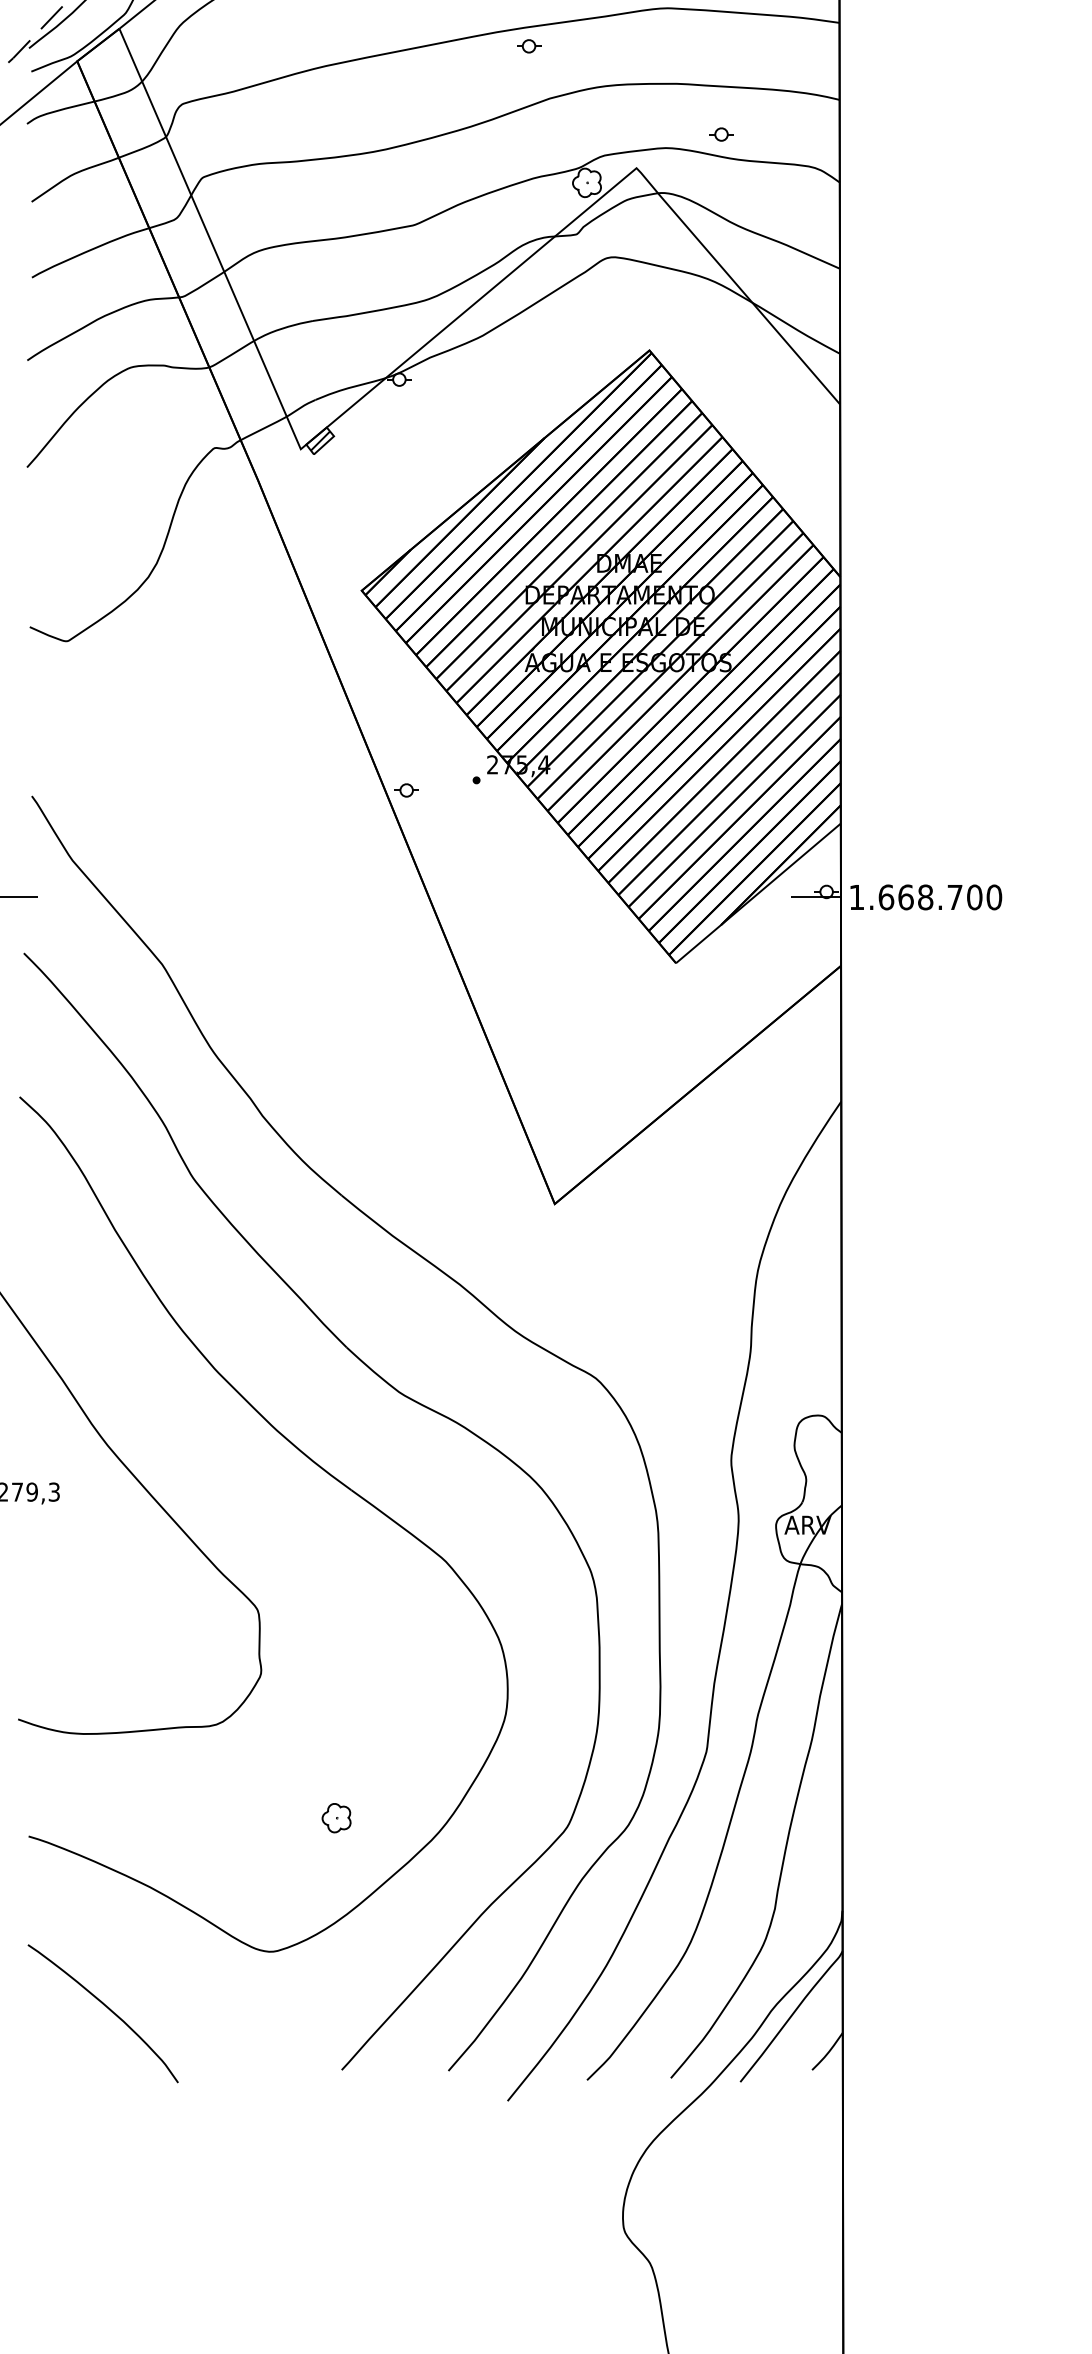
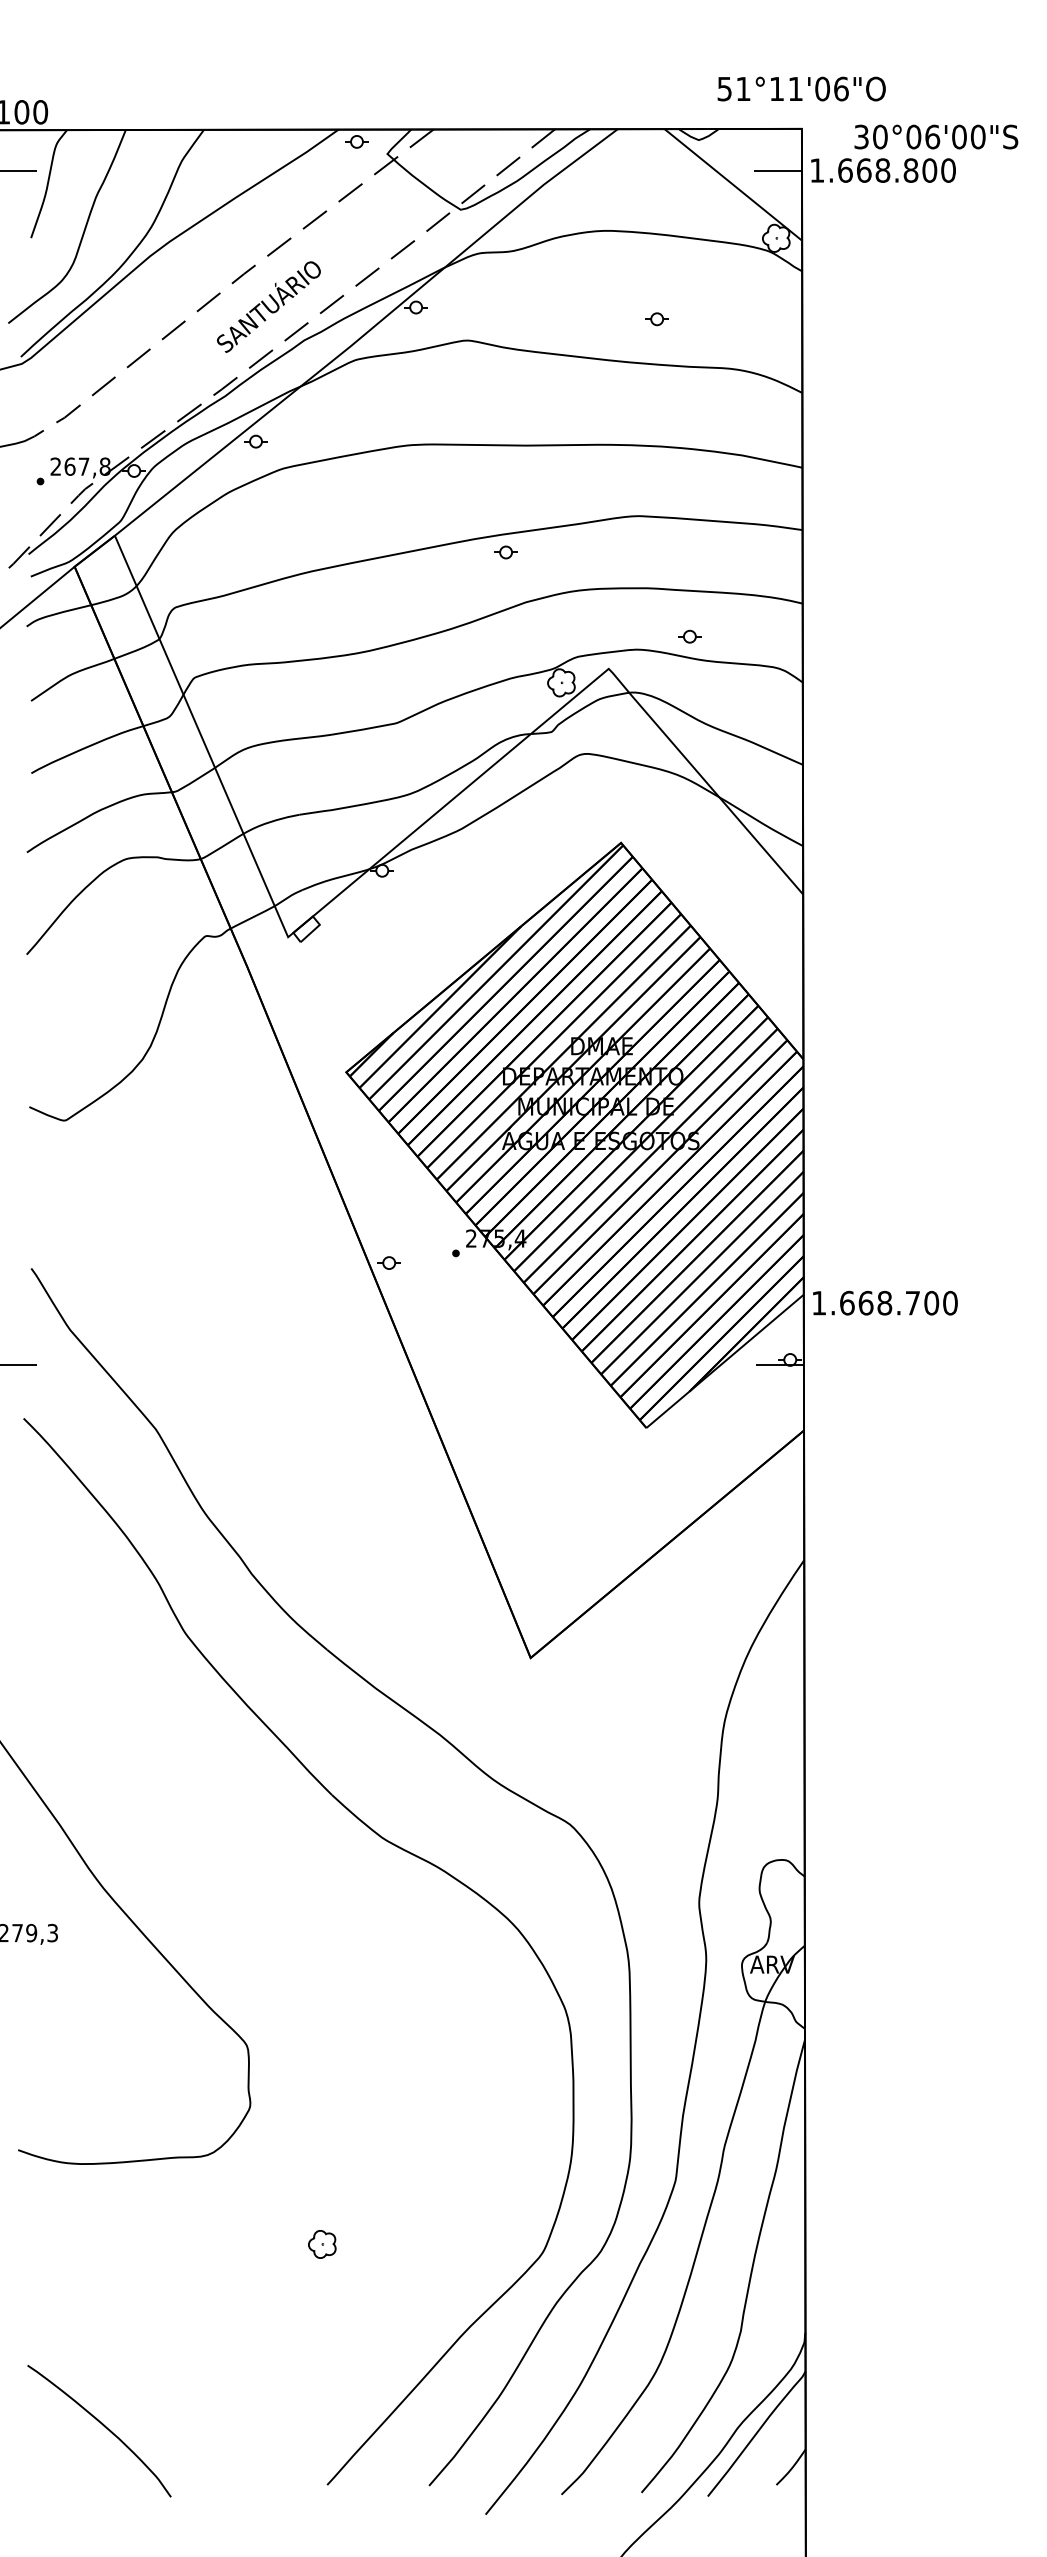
hatch: (320, 441) -> (306, 929), removed
text: (926, 896) -> (885, 1302), moved
part: (314, 1464) -> (301, 1906), removed

